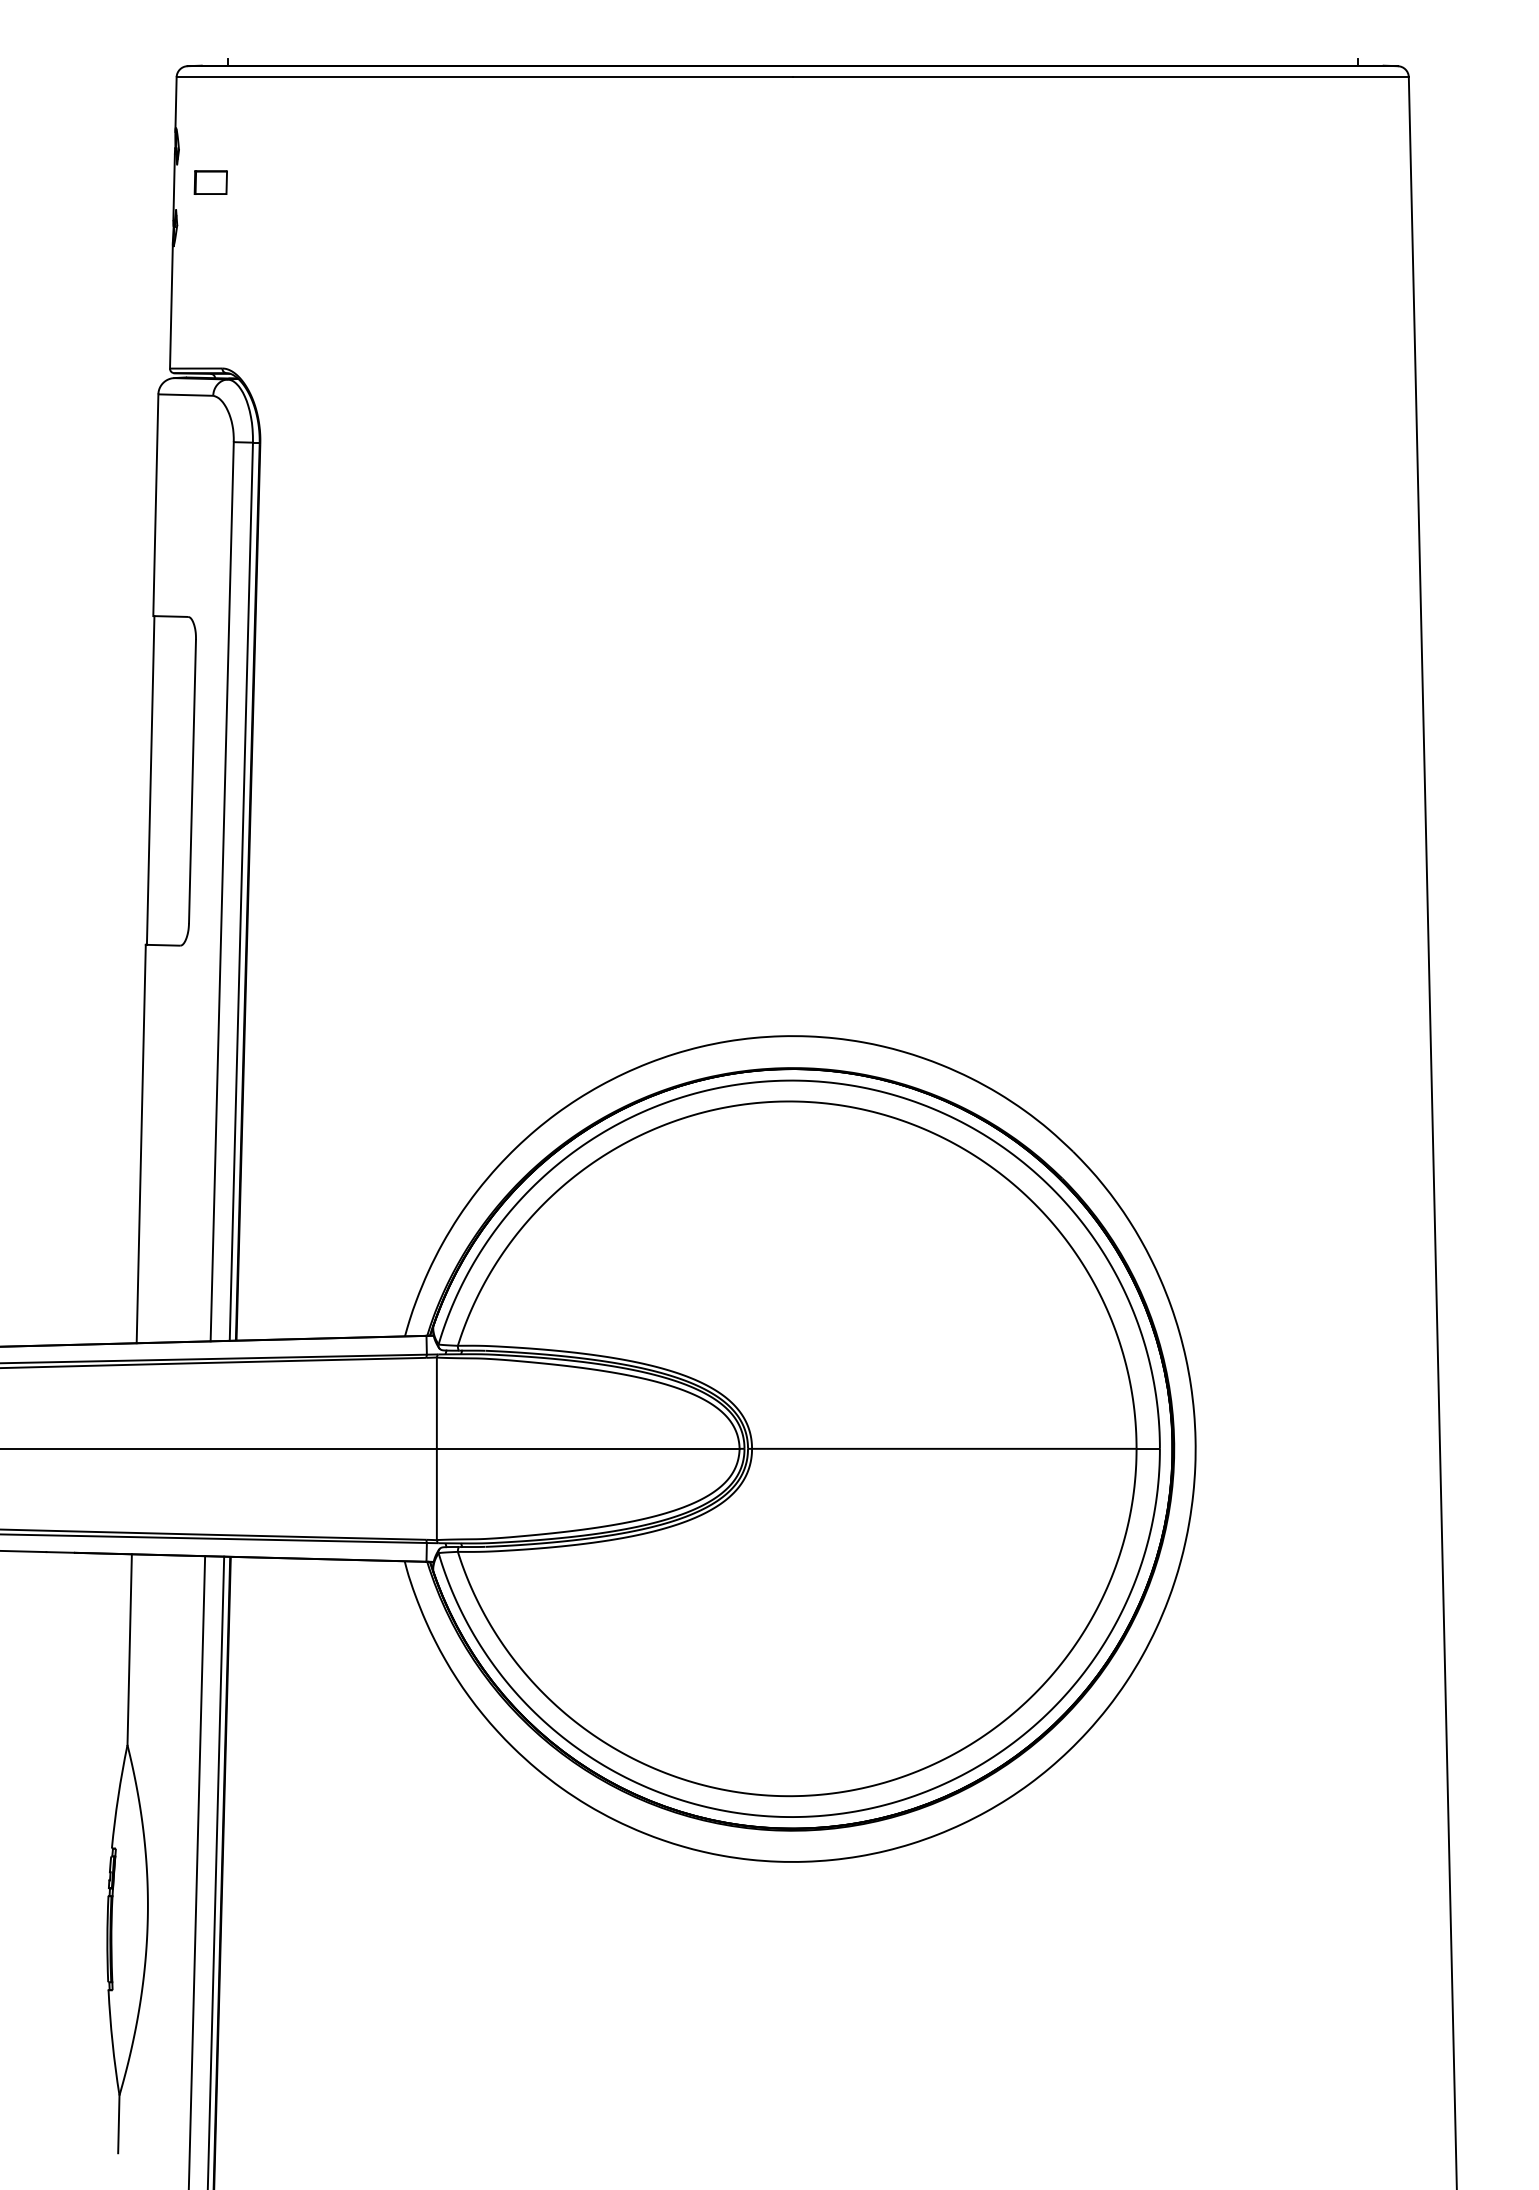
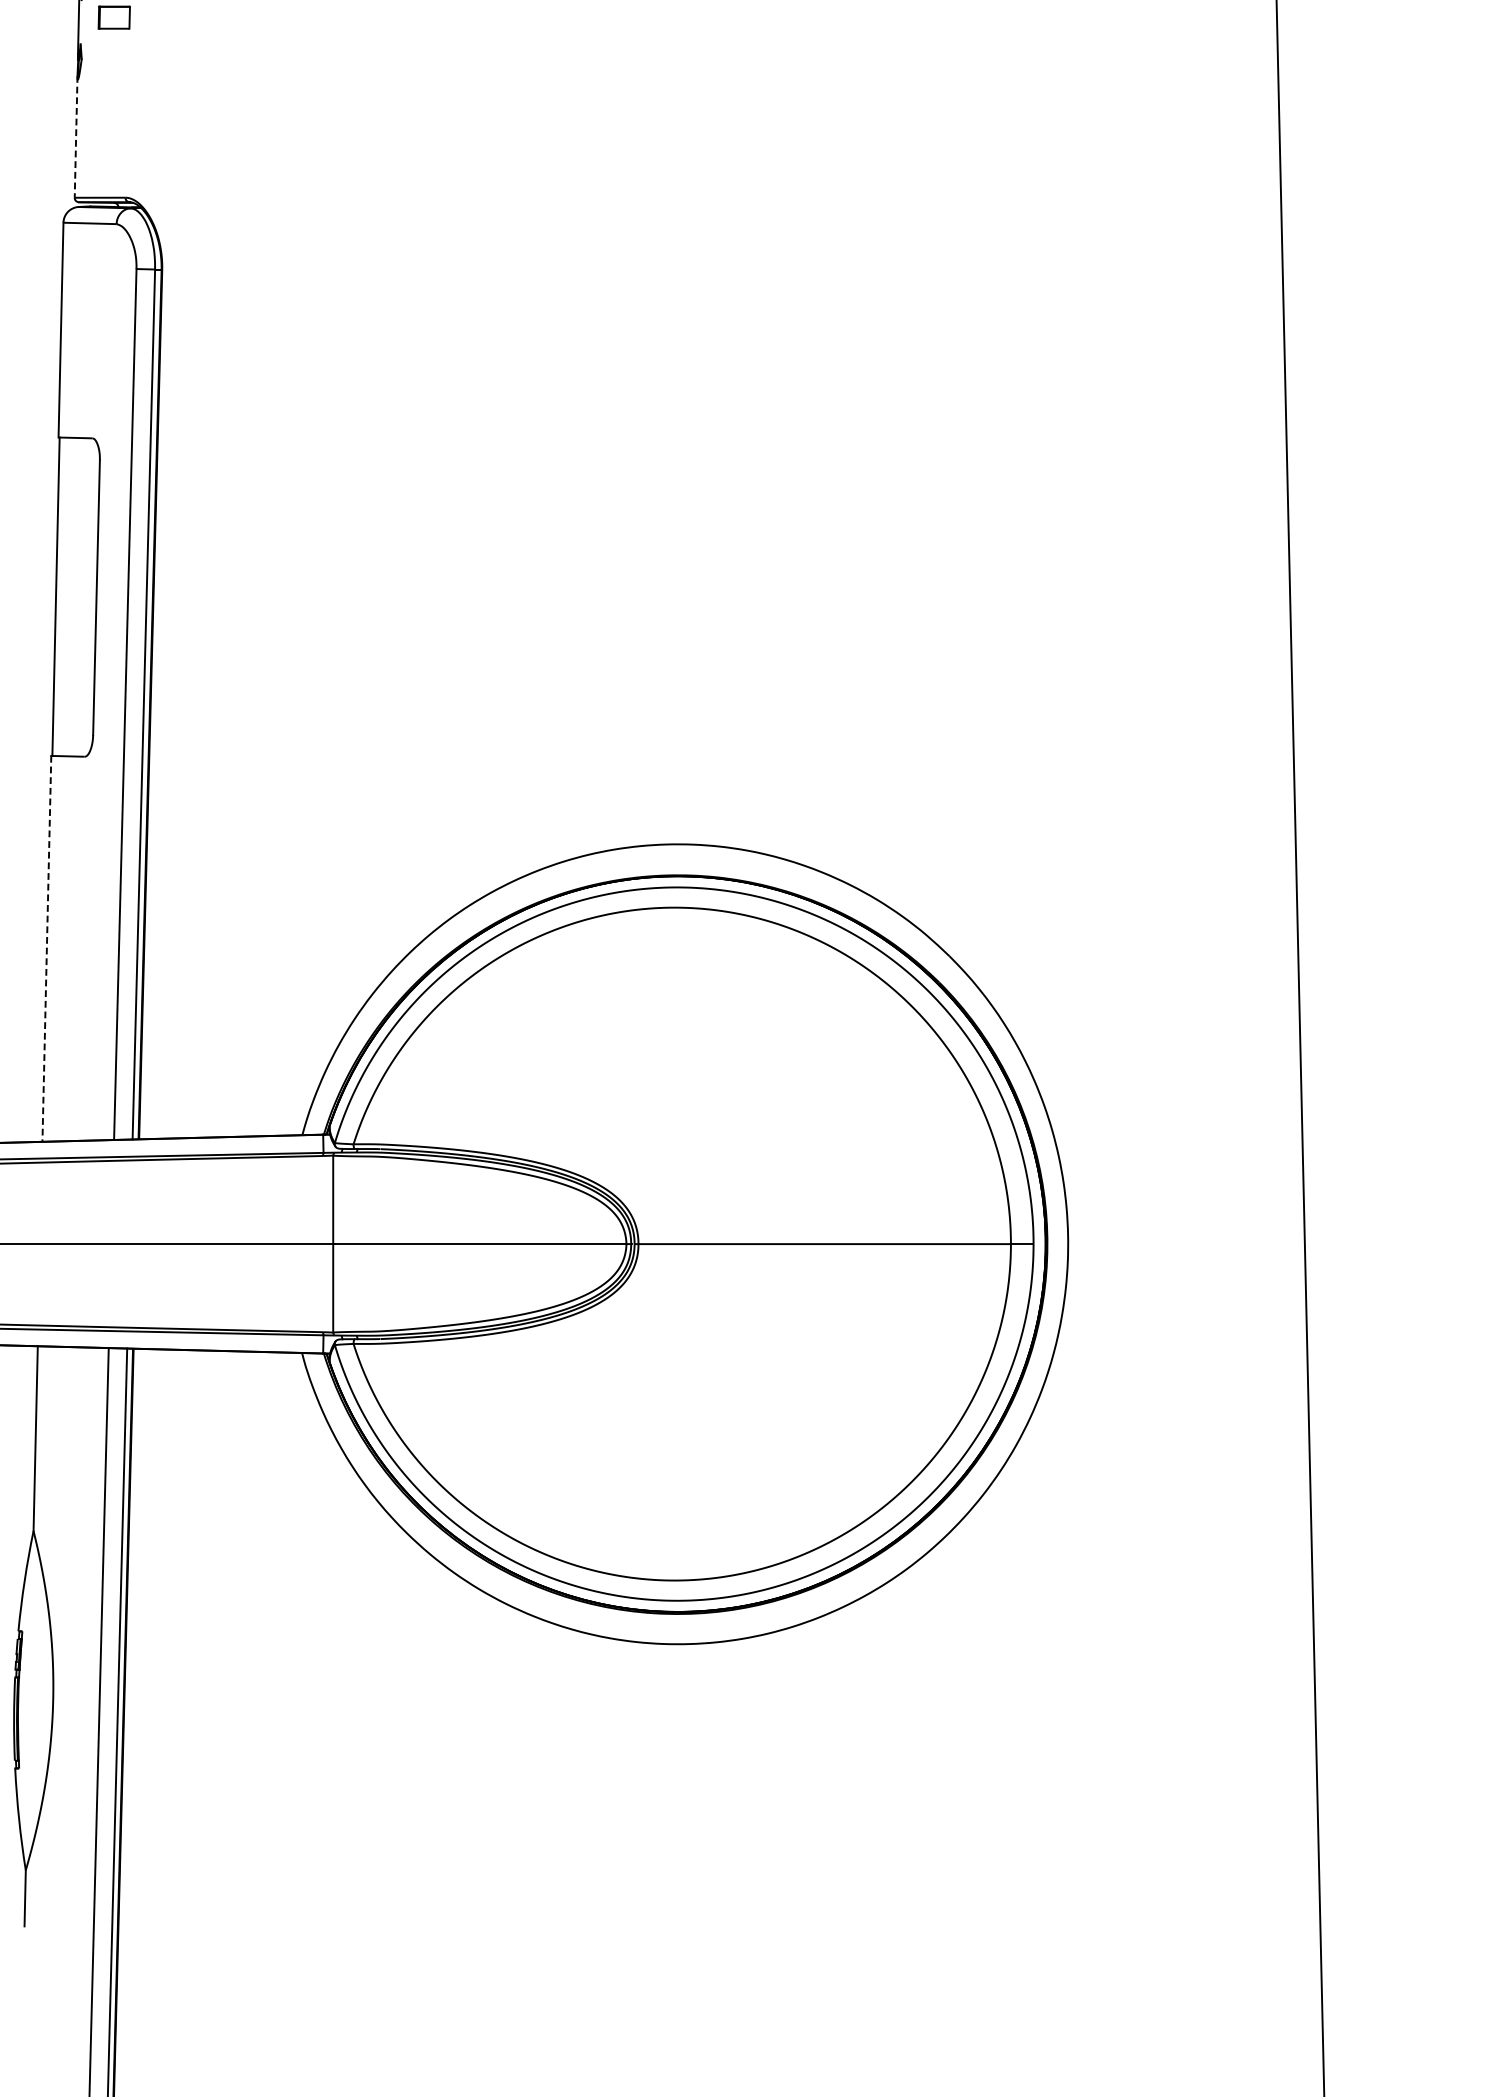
line: (171, 305) -> (76, 136), solid -> dashed
line: (141, 1144) -> (47, 949), solid -> dashed

